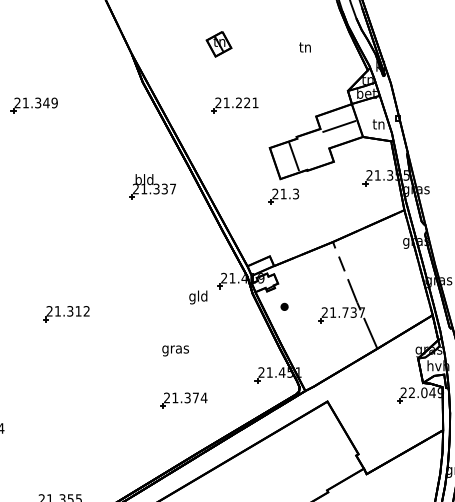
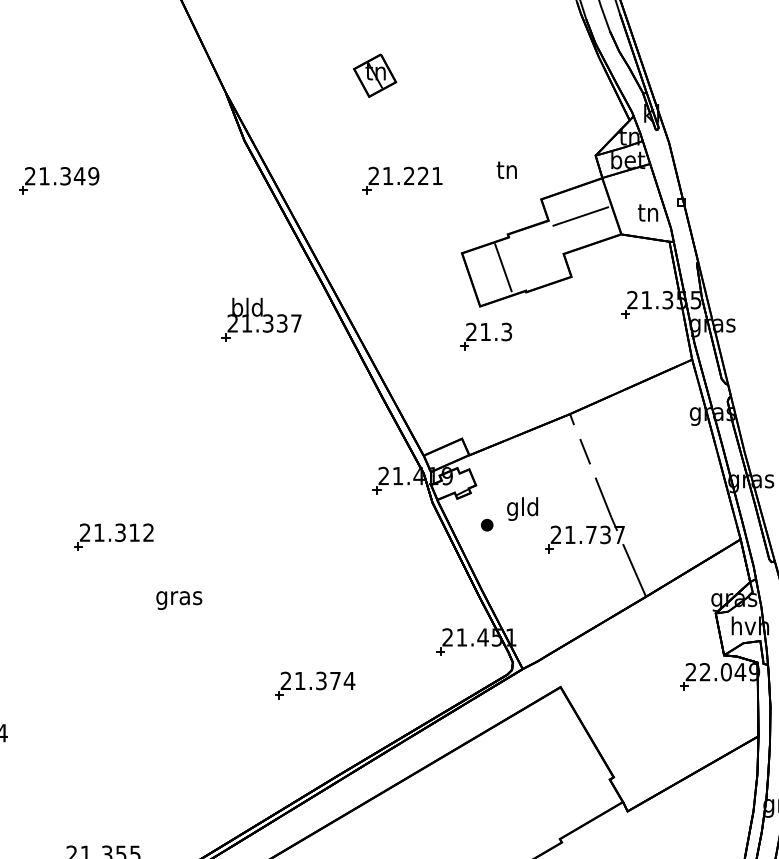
text: (304, 47) -> (505, 170), moved
text: (198, 297) -> (522, 509), moved
text: (175, 350) -> (179, 599), moved

